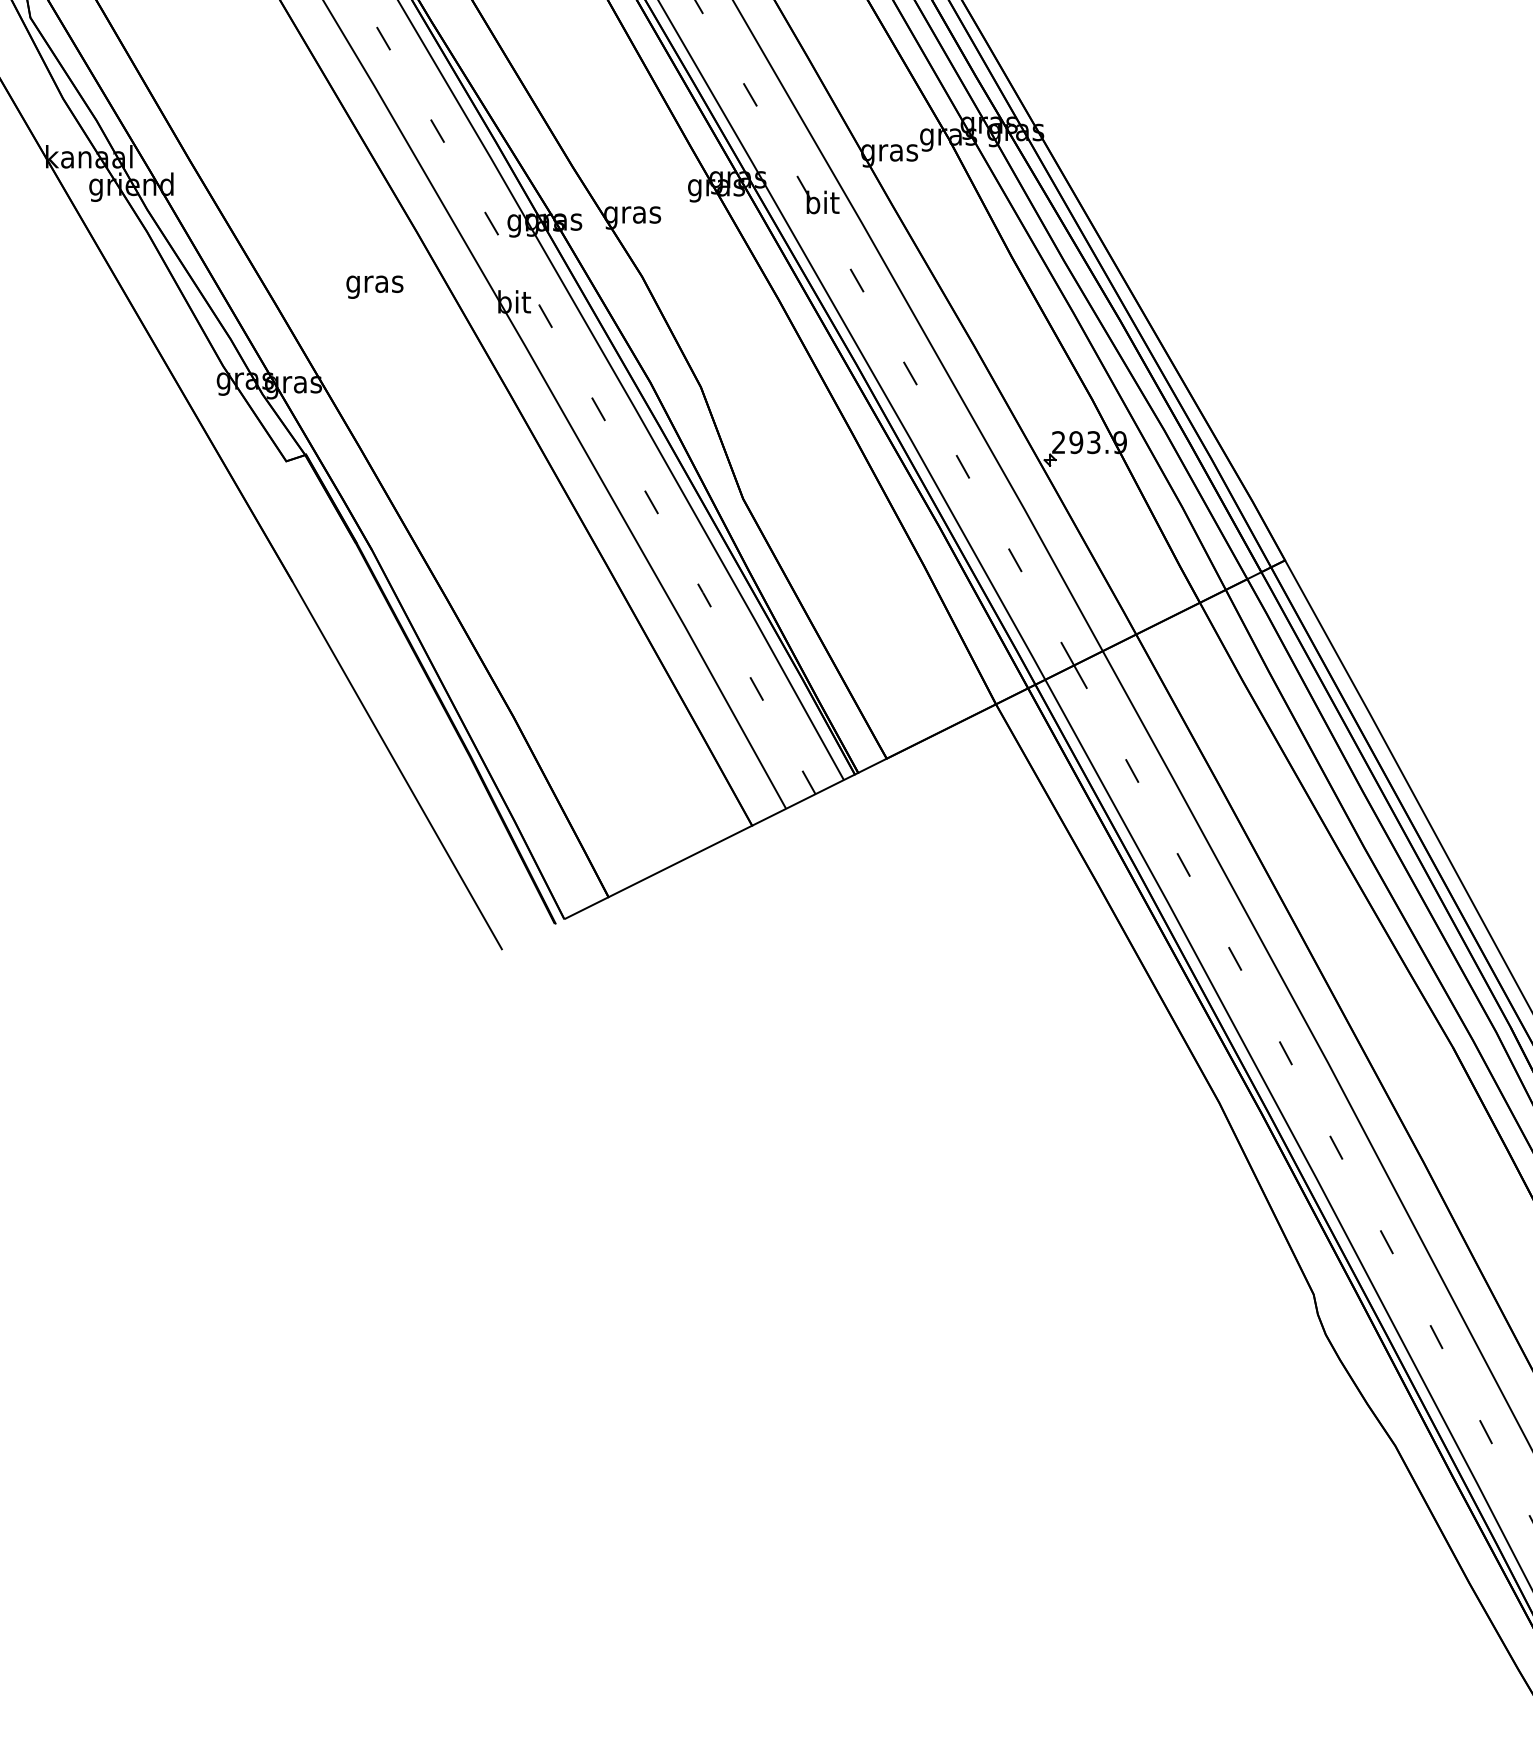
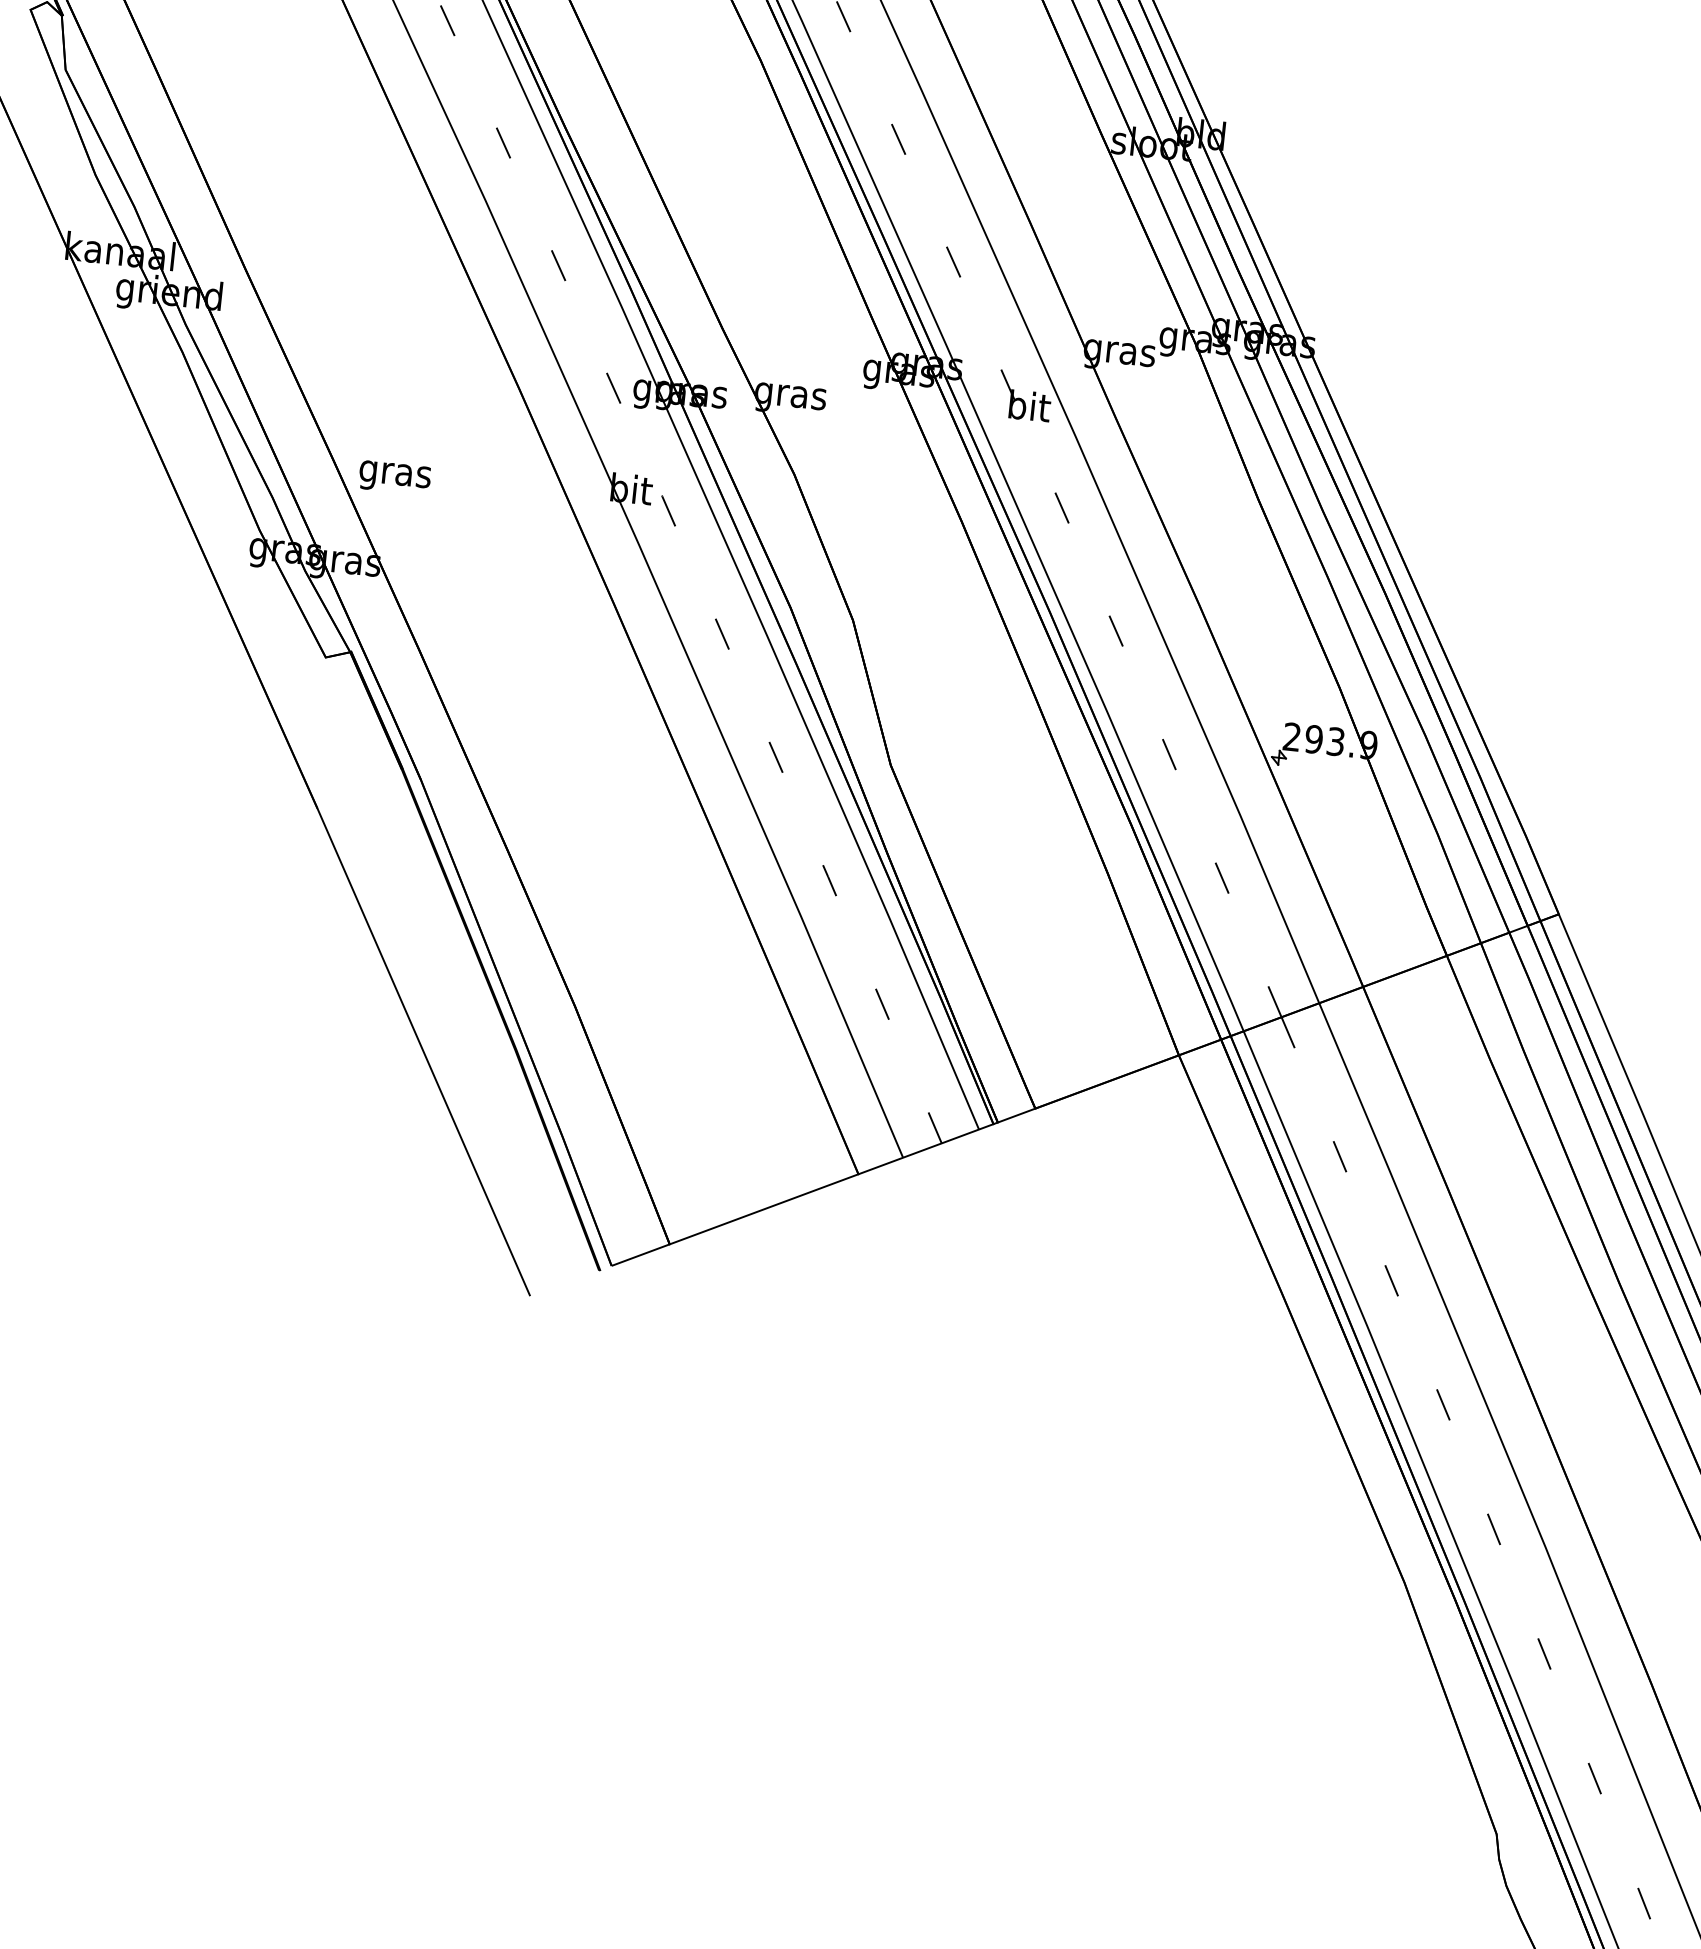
text: (374, 286) -> (394, 476), moved

